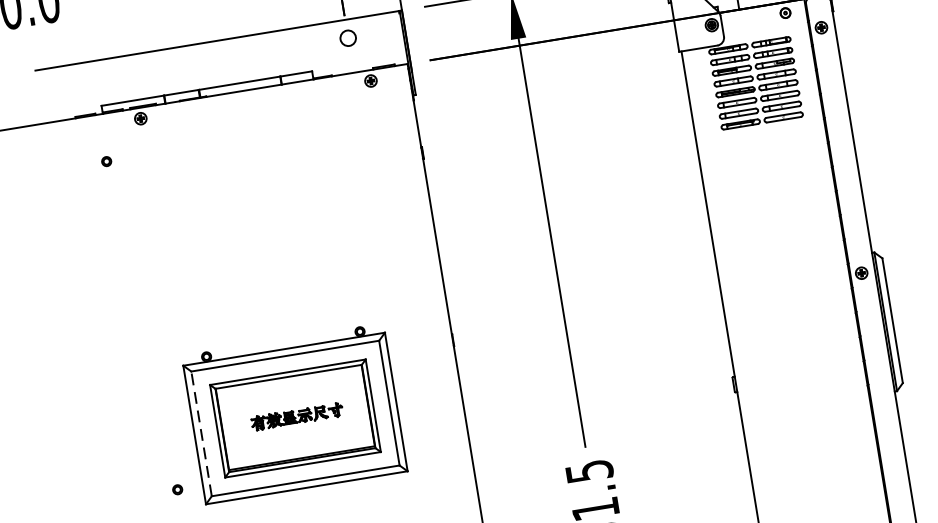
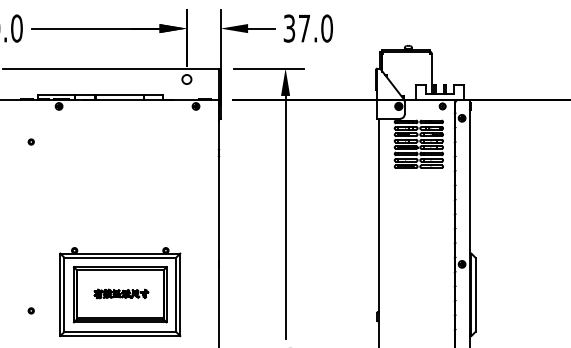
part: (105, 160) -> (30, 141), moved
line: (201, 433) -> (64, 294), dashed -> solid
part: (176, 489) -> (30, 310), moved

